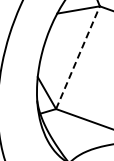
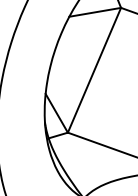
line: (77, 57) -> (93, 70), dashed -> solid

